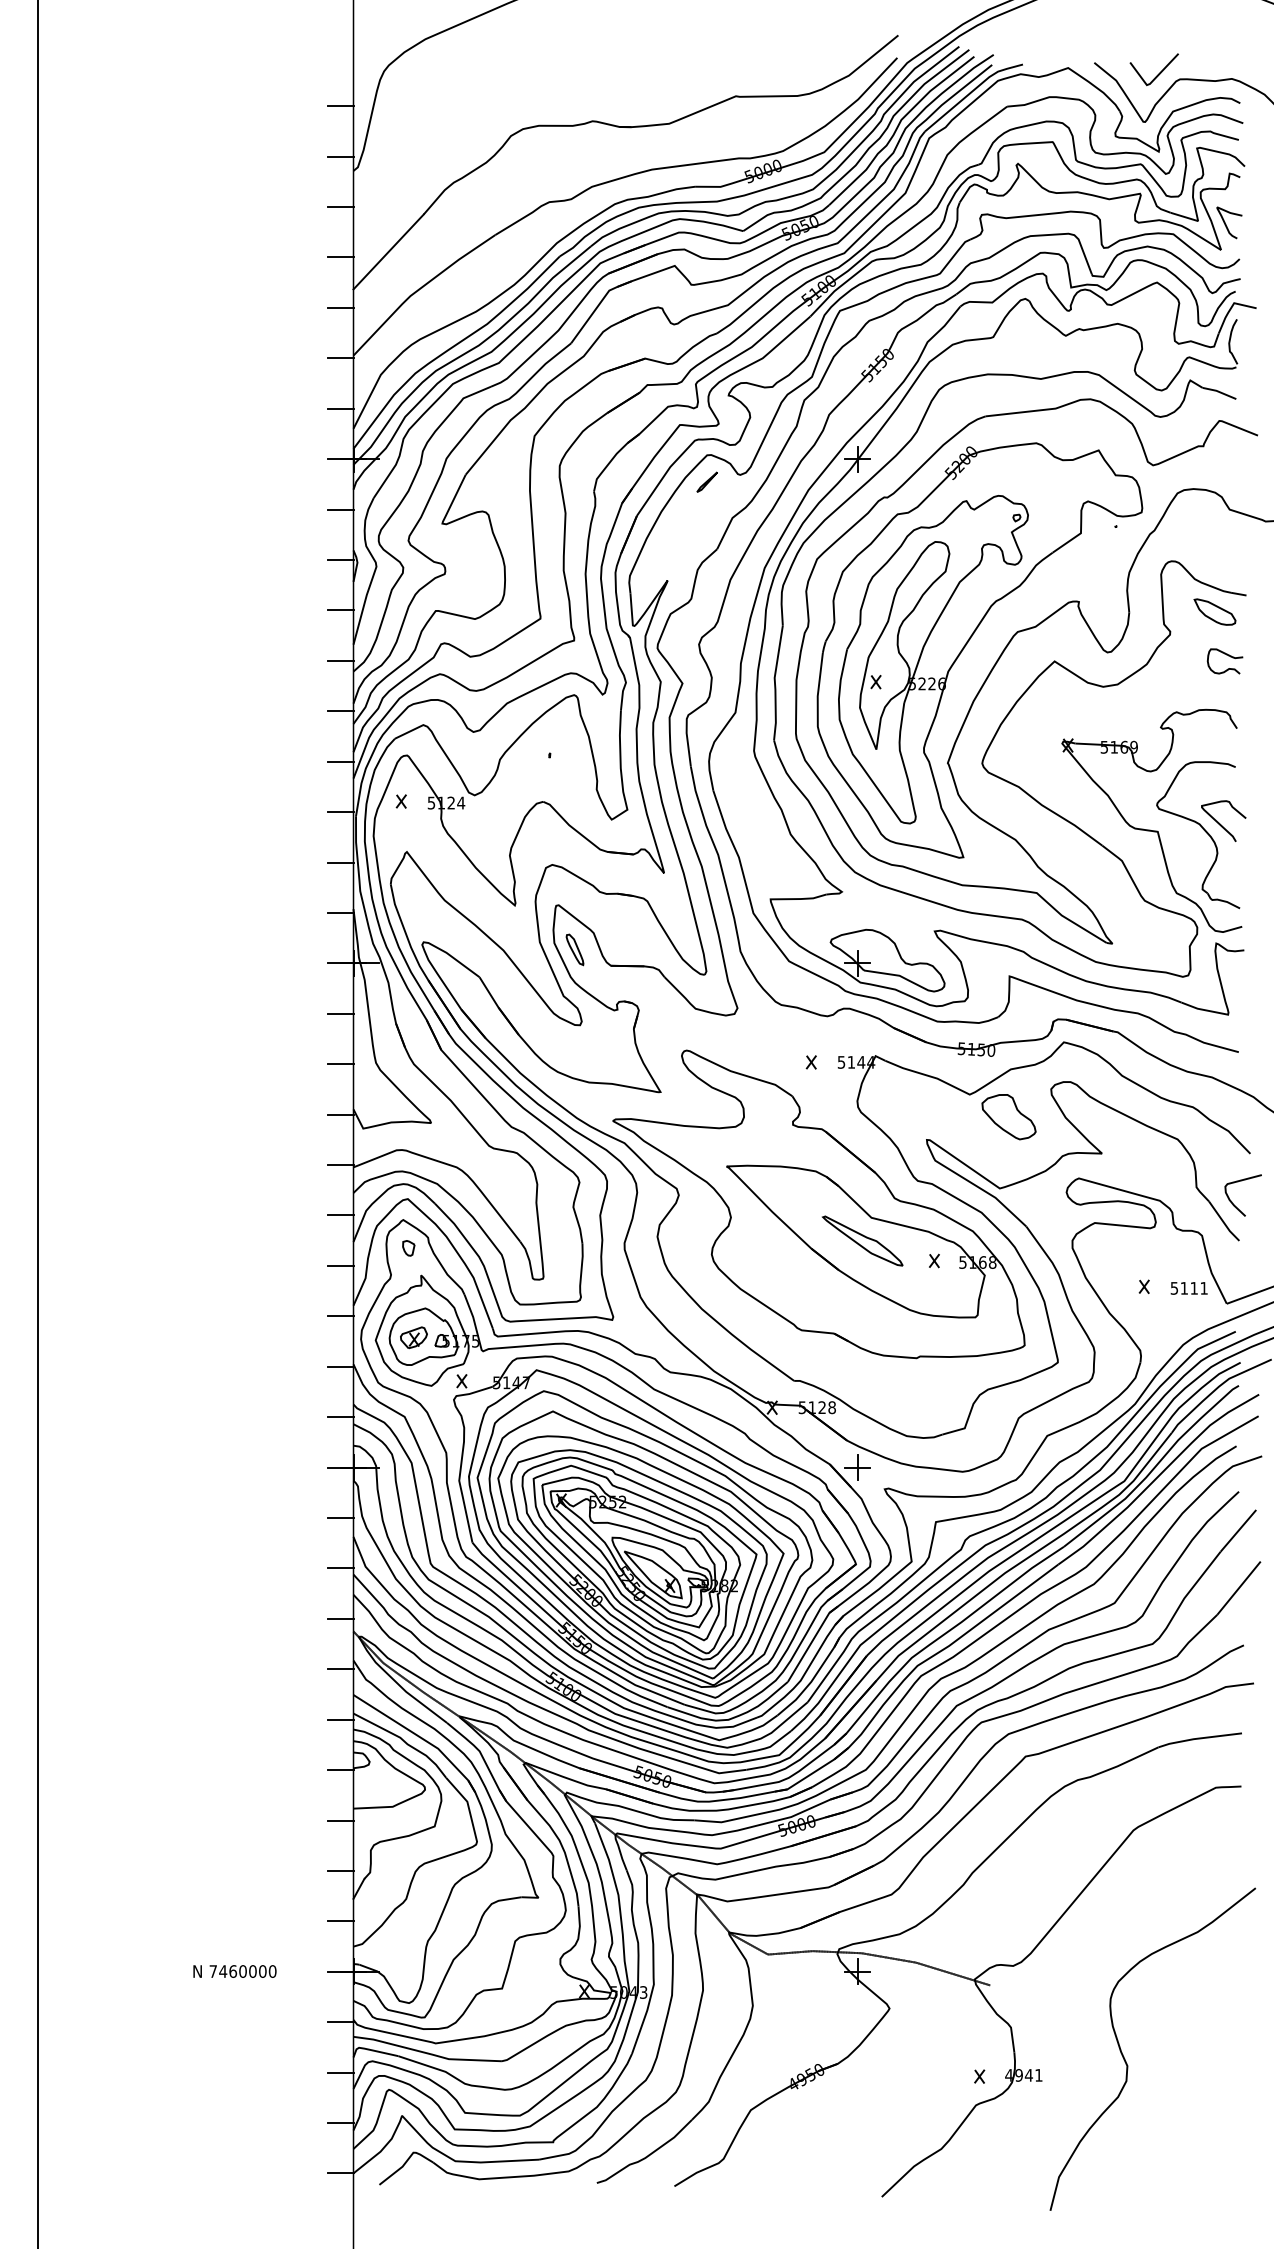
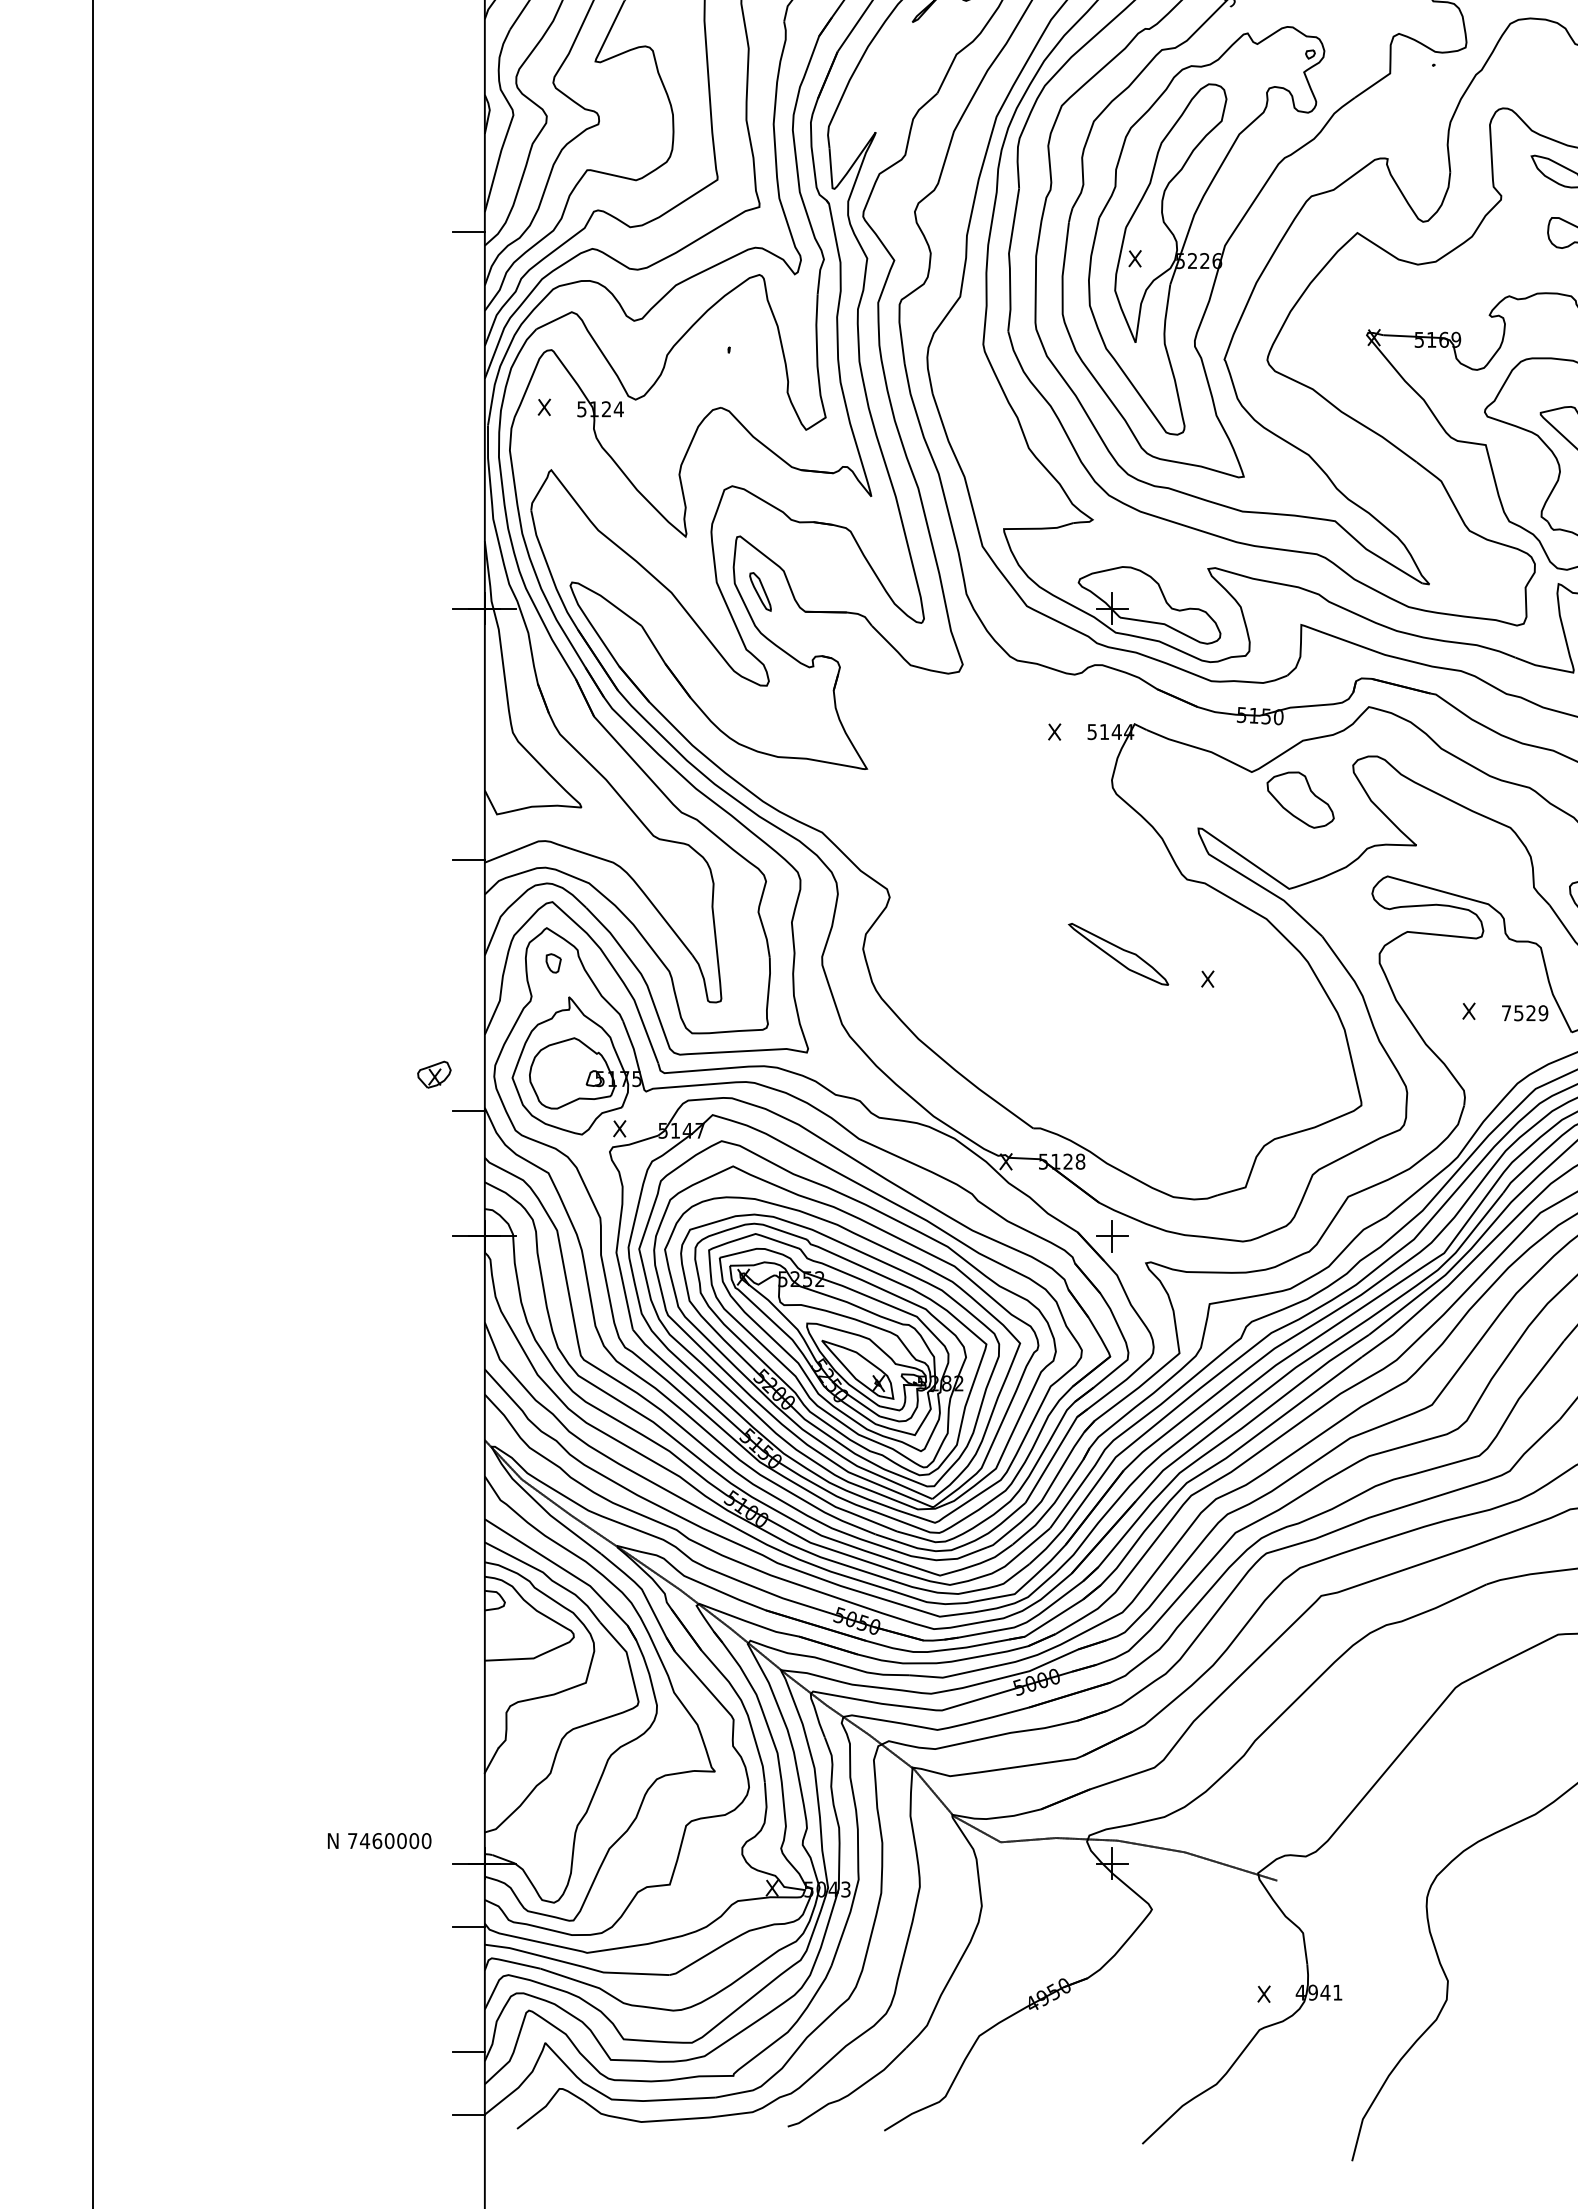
line: (340, 509) -> (468, 43), removed
line: (340, 560) -> (468, 107), removed
line: (340, 610) -> (468, 169), removed
line: (340, 711) -> (468, 295), removed
line: (340, 761) -> (468, 357), removed
line: (340, 812) -> (468, 421), removed
line: (340, 862) -> (468, 483), removed
line: (340, 912) -> (468, 545), removed
line: (340, 1013) -> (468, 671), removed
line: (340, 1064) -> (468, 734), removed
line: (340, 1114) -> (468, 796), removed
part: (818, 1204) -> (1063, 908), removed
line: (340, 1215) -> (468, 922), removed
line: (340, 1265) -> (468, 984), removed
text: (1188, 1287) -> (1524, 1012), 5111 -> 7529
line: (340, 1316) -> (468, 1048), removed
part: (413, 1337) -> (433, 1074), moved
line: (340, 1417) -> (468, 1173), removed
line: (340, 1518) -> (468, 1299), removed
line: (340, 1568) -> (468, 1361), removed
line: (340, 1618) -> (468, 1424), removed
line: (340, 1669) -> (468, 1487), removed
line: (340, 1719) -> (468, 1549), removed
line: (340, 1770) -> (468, 1613), removed
line: (340, 1820) -> (468, 1675), removed
line: (340, 1870) -> (468, 1737), removed
line: (340, 1921) -> (468, 1801), removed
text: (234, 1971) -> (379, 1840), moved
line: (340, 2072) -> (468, 1989), removed

